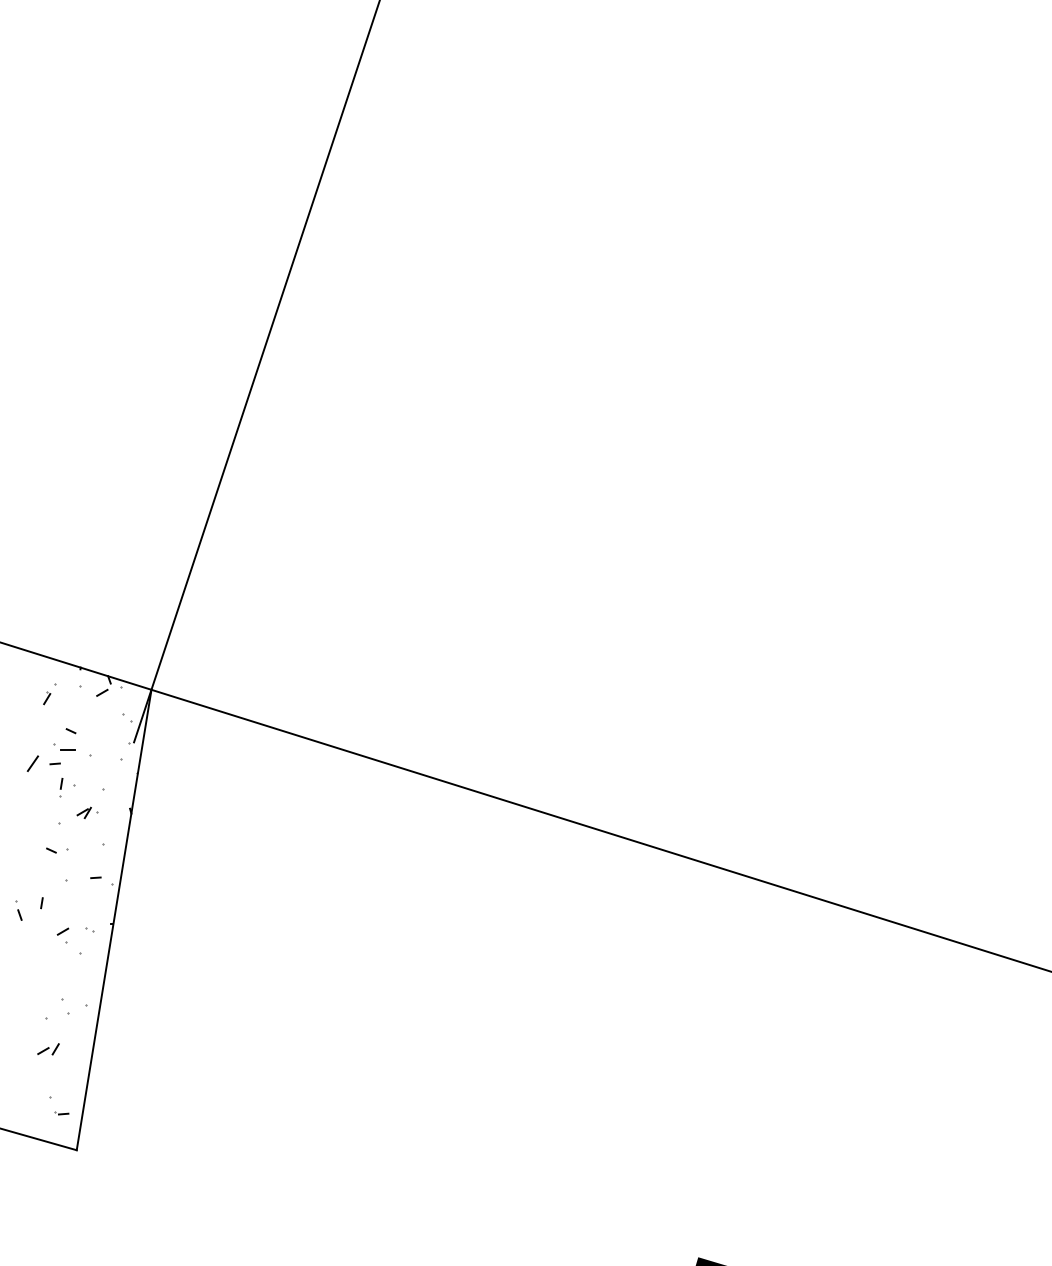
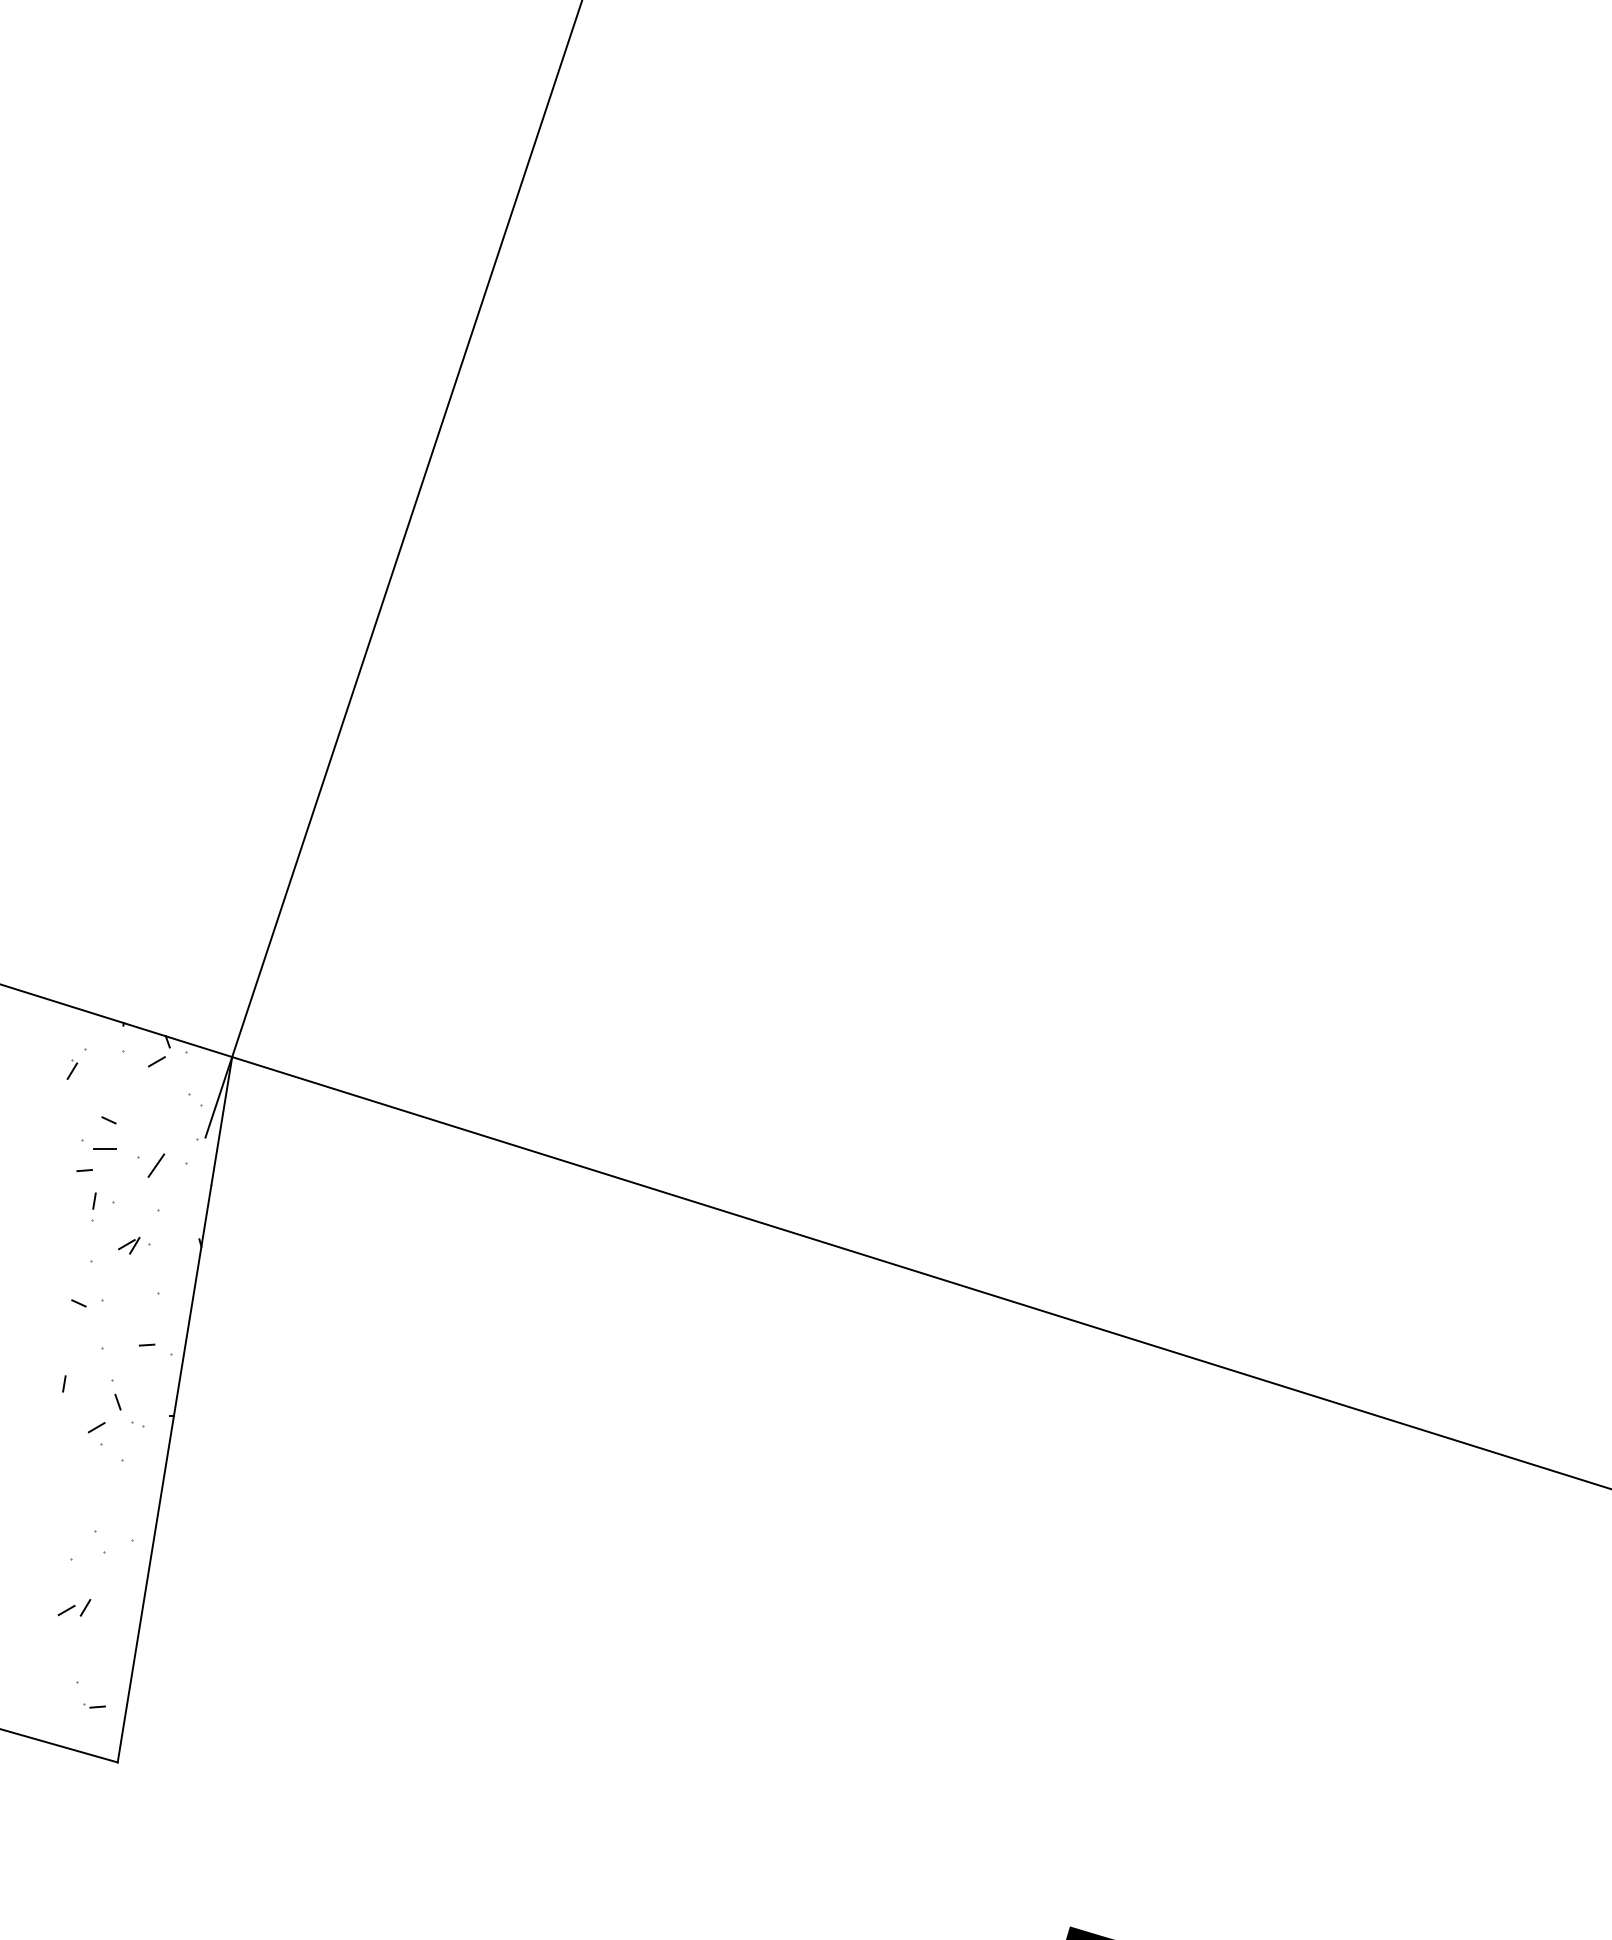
line: (32, 763) -> (155, 1165), moved
part: (18, 910) -> (115, 1395), moved

